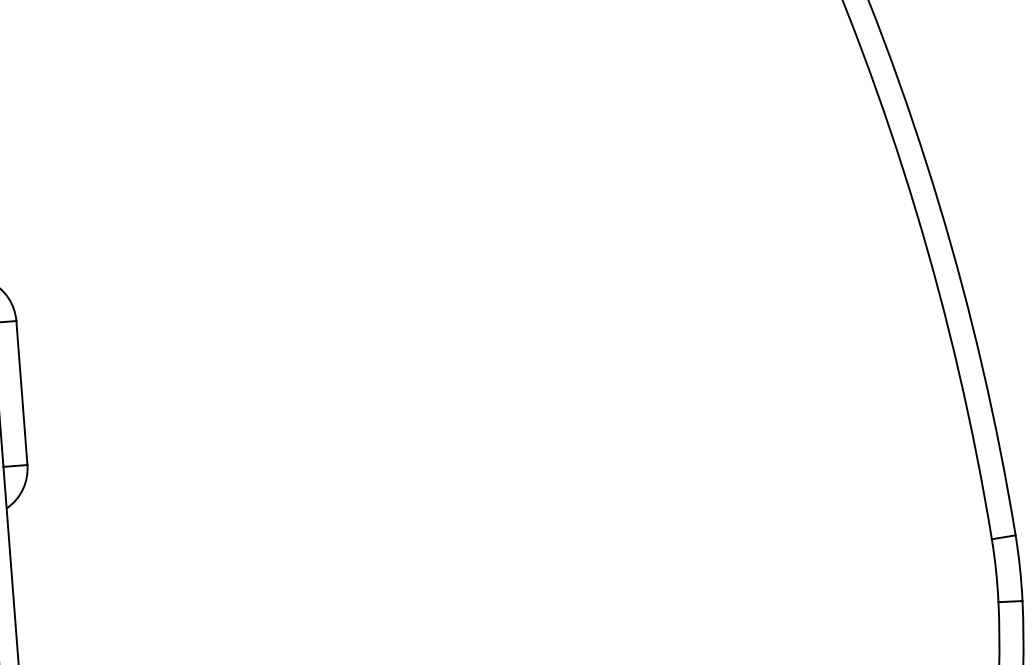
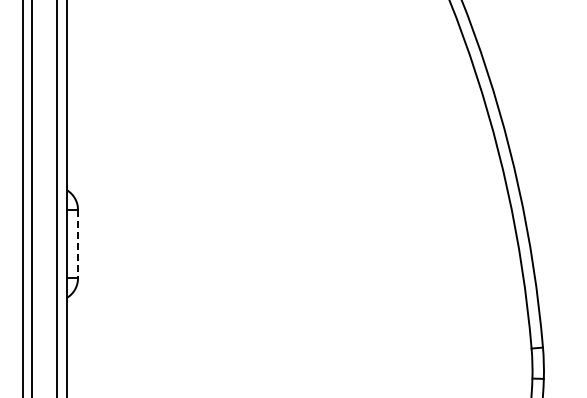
line: (22, 393) -> (78, 244), solid -> dashed

